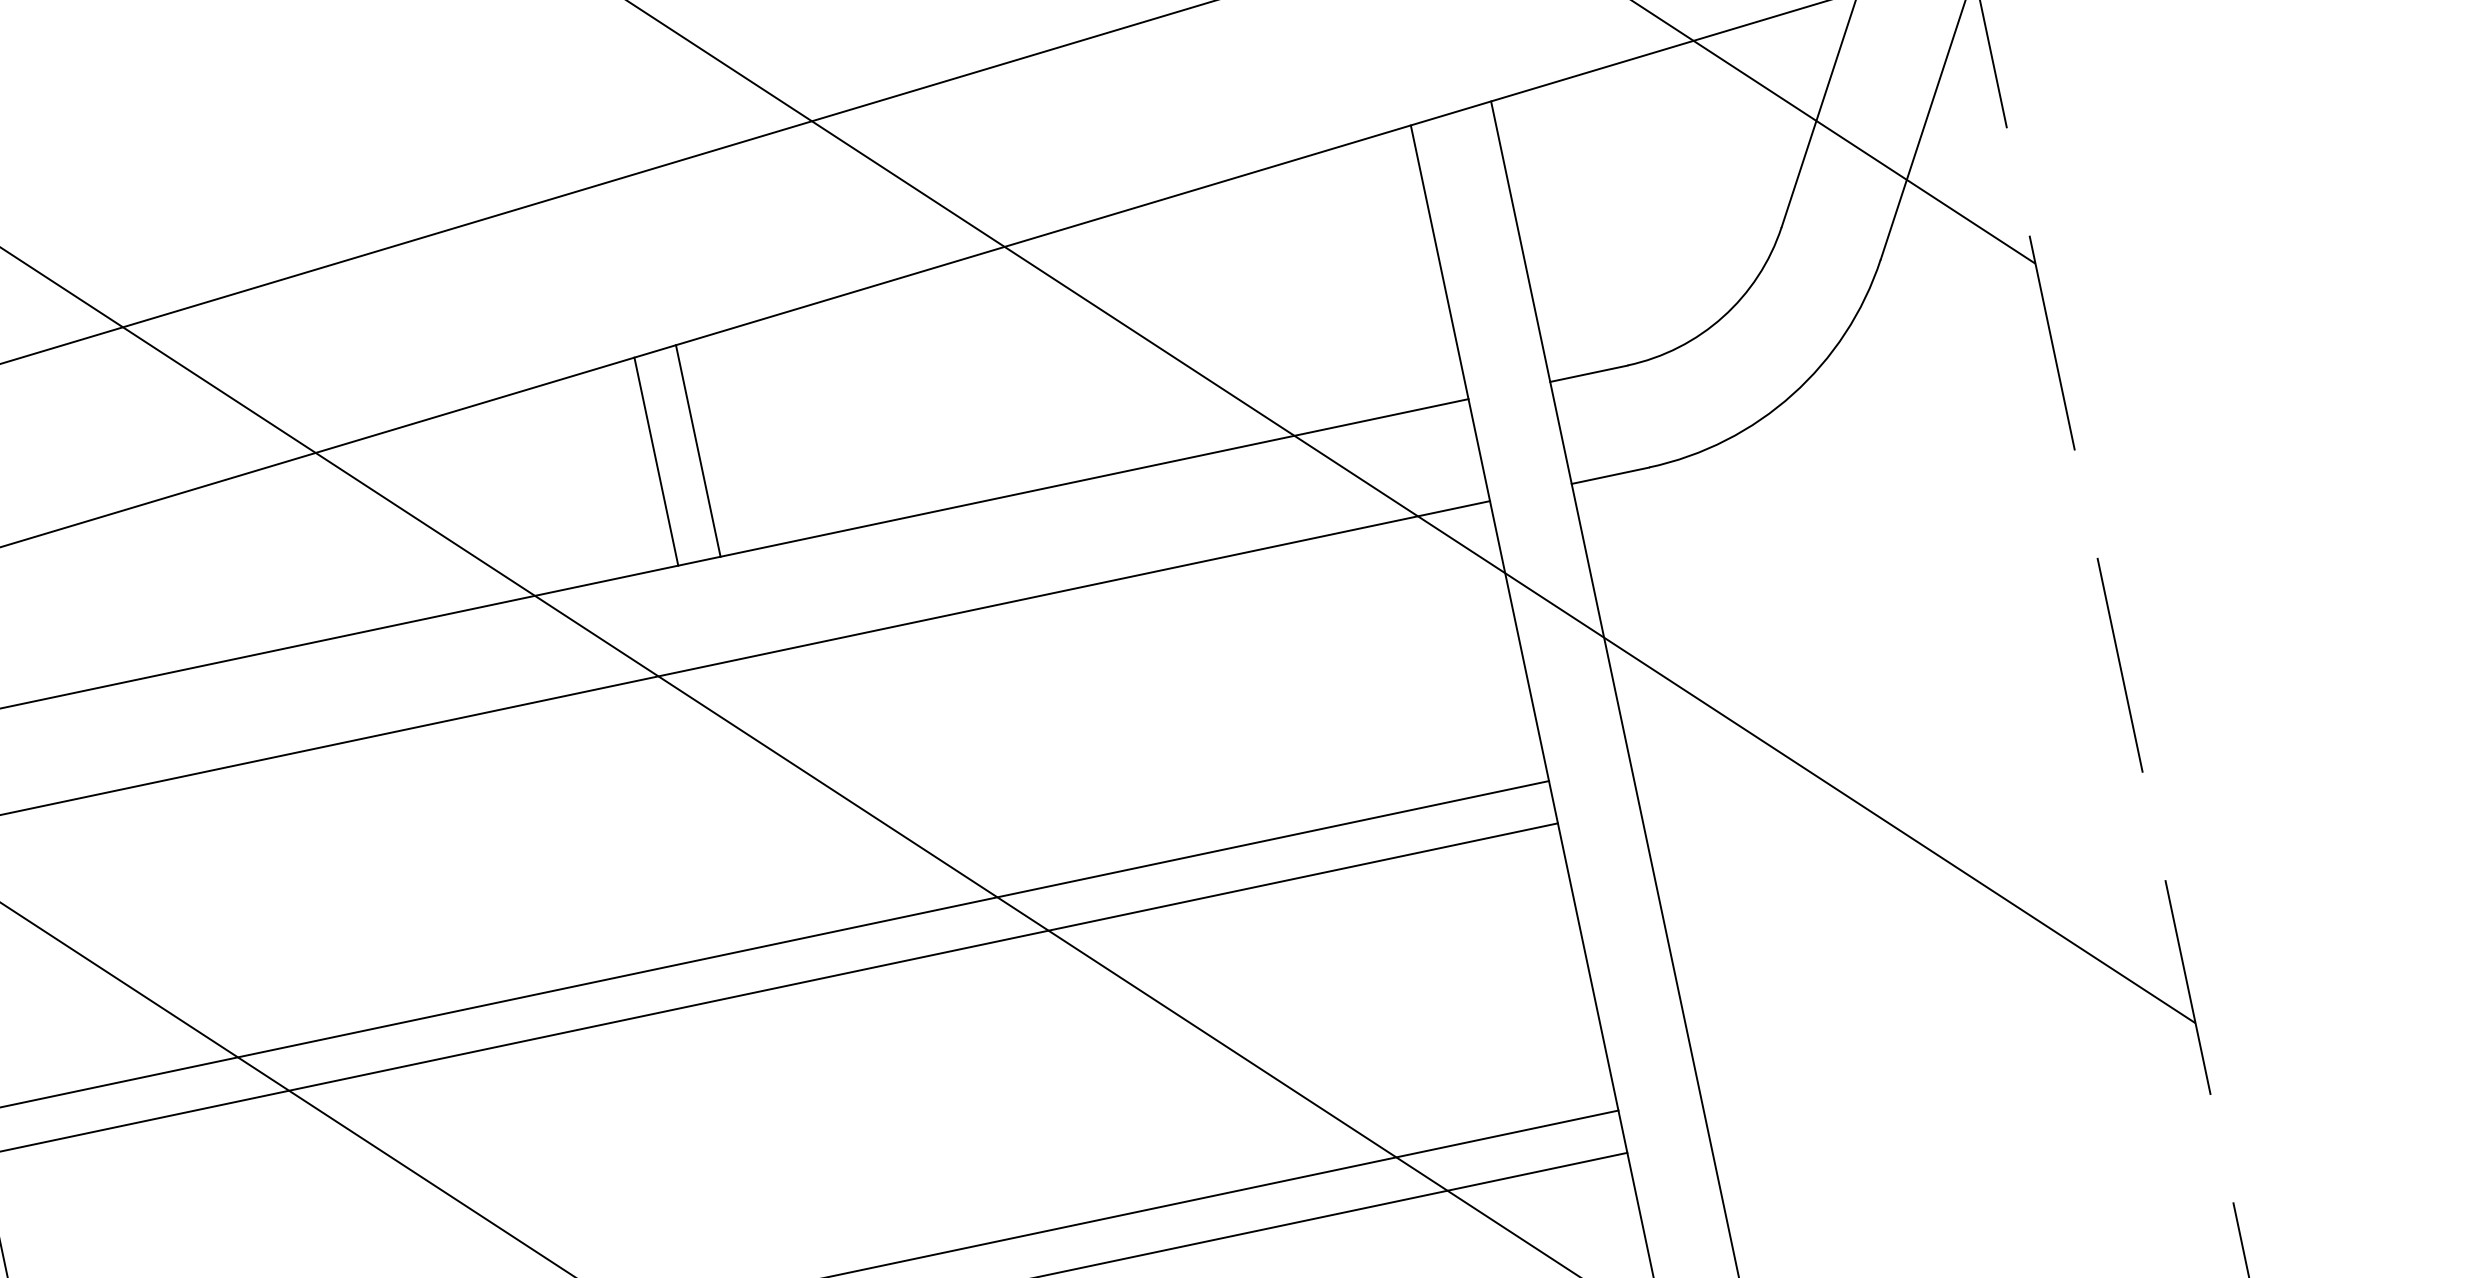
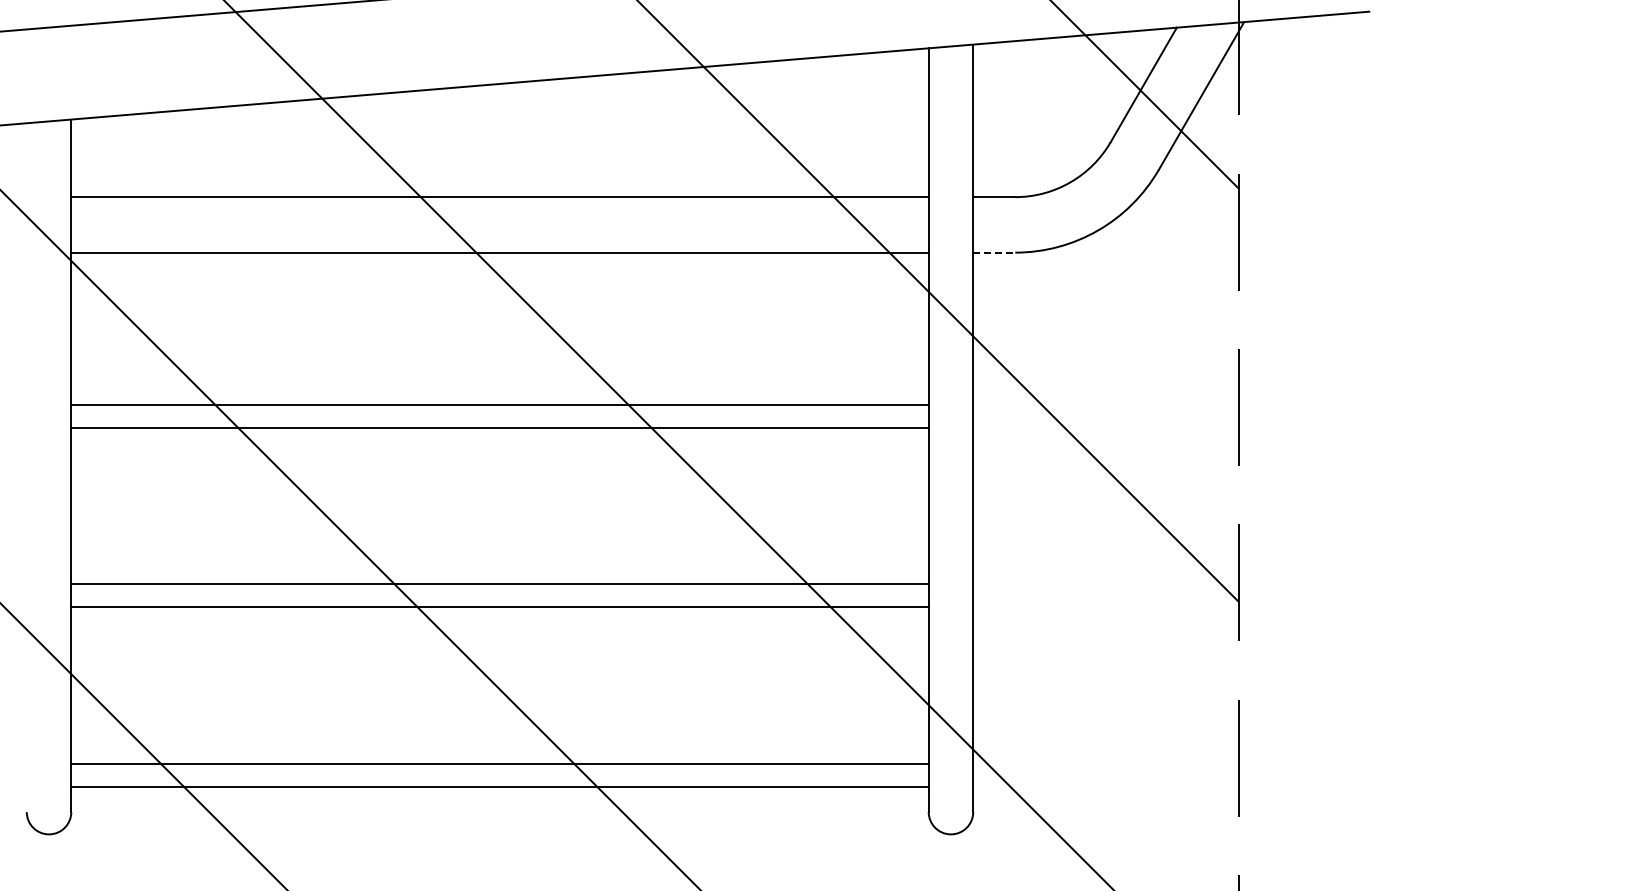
line: (697, 450) -> (521, 139), removed
line: (655, 461) -> (498, 140), removed
line: (1610, 475) -> (994, 252), solid -> dashed

